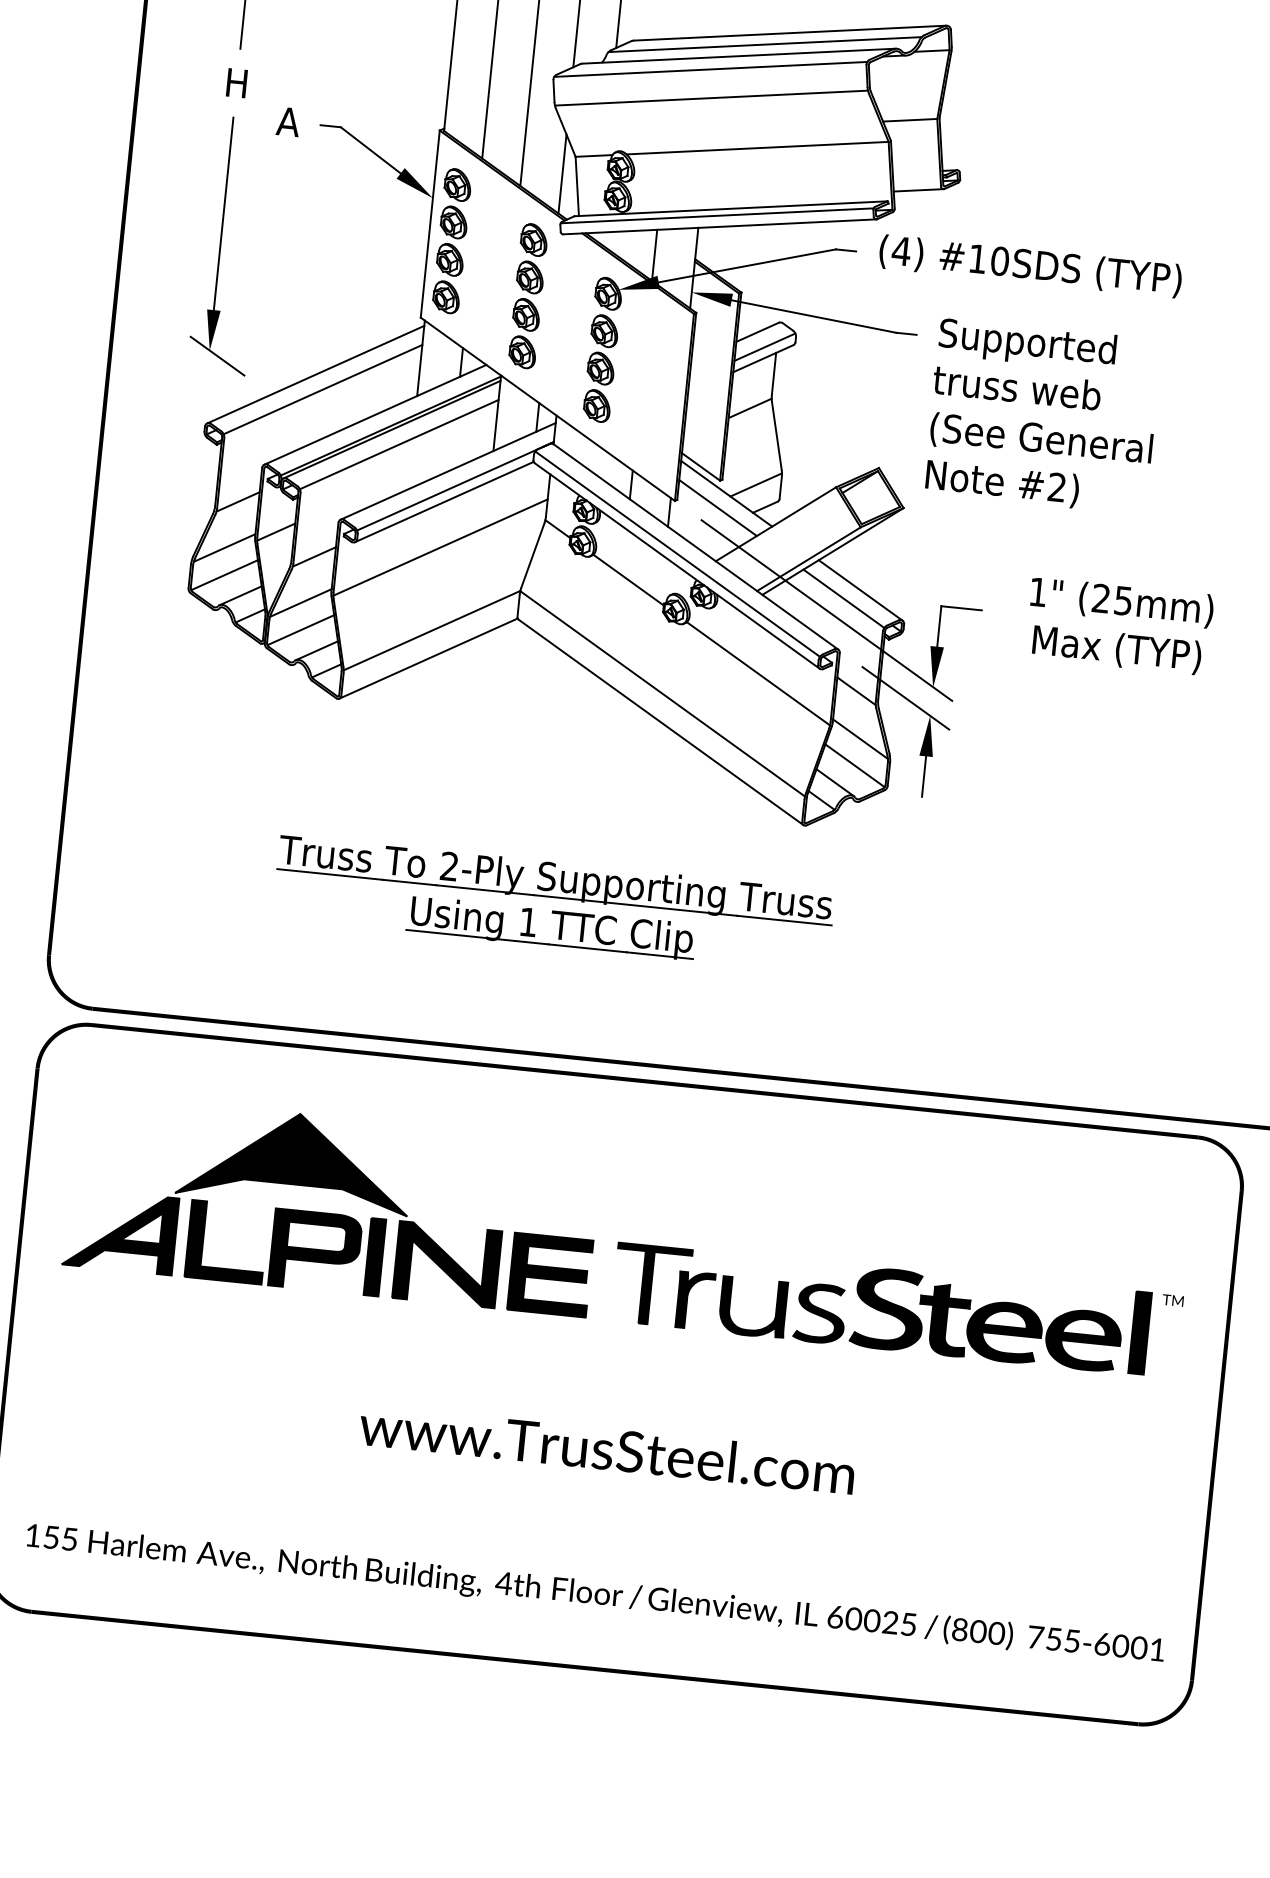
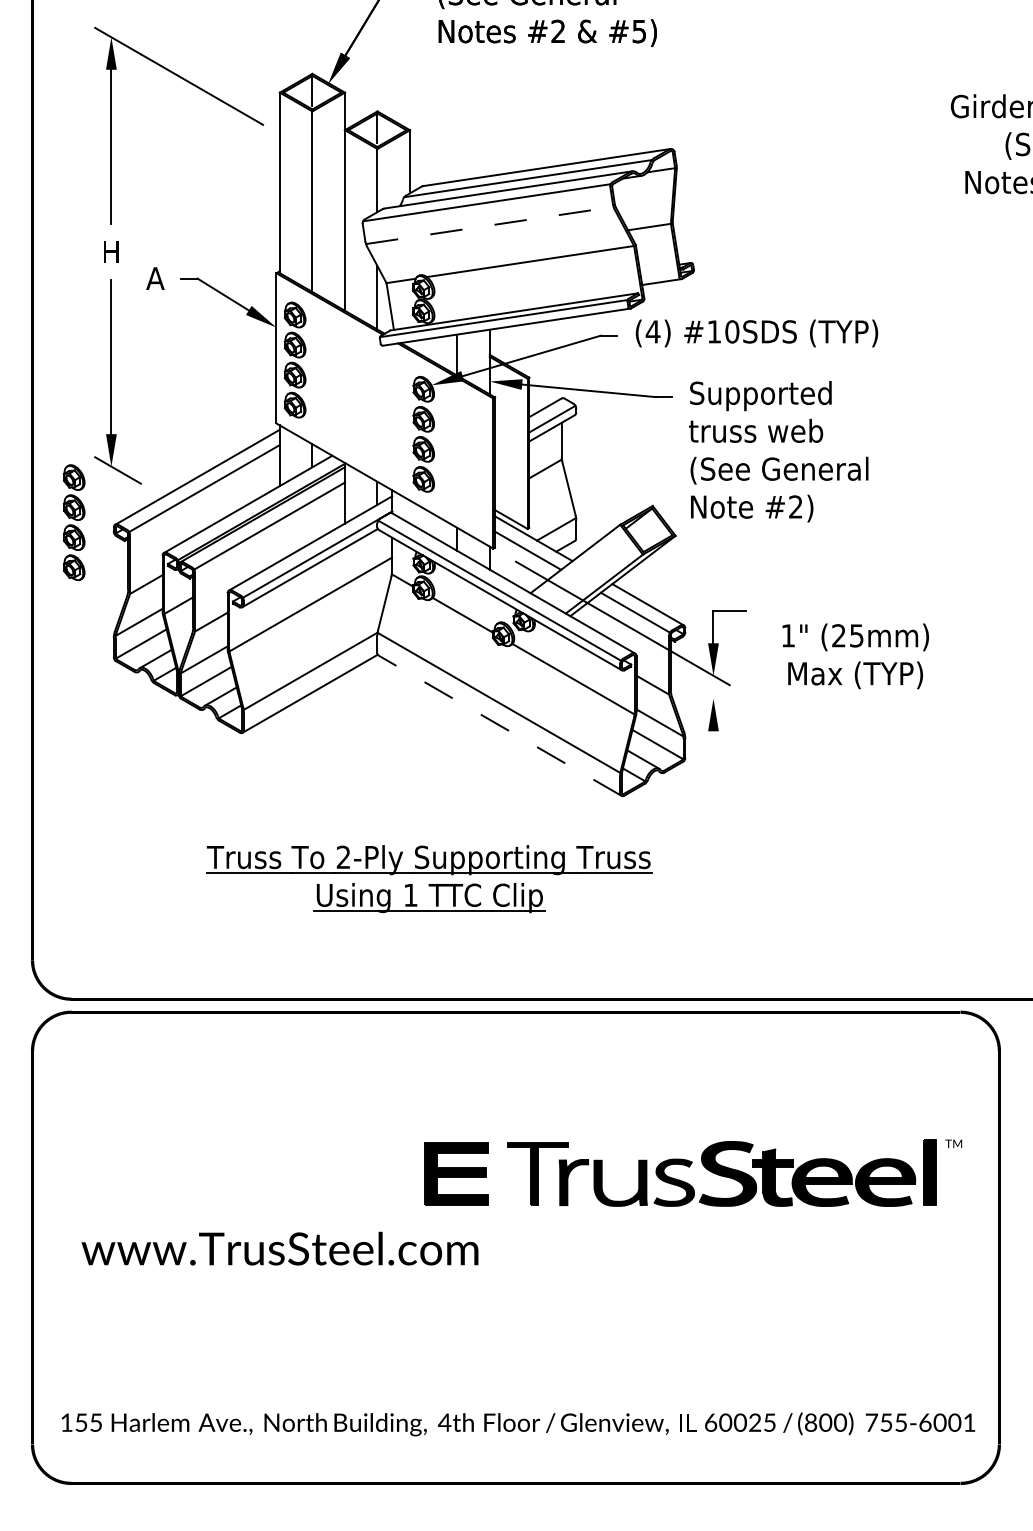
line: (712, 98) -> (490, 225), solid -> dashed
part: (528, 295) -> (74, 522), moved
text: (1119, 626) -> (855, 656), moved
line: (905, 697) -> (692, 686), removed
line: (660, 722) -> (499, 725), solid -> dashed
line: (924, 776) -> (713, 747), removed
part: (286, 1208) -> (241, 1142), removed
text: (606, 1448) -> (279, 1248), moved

